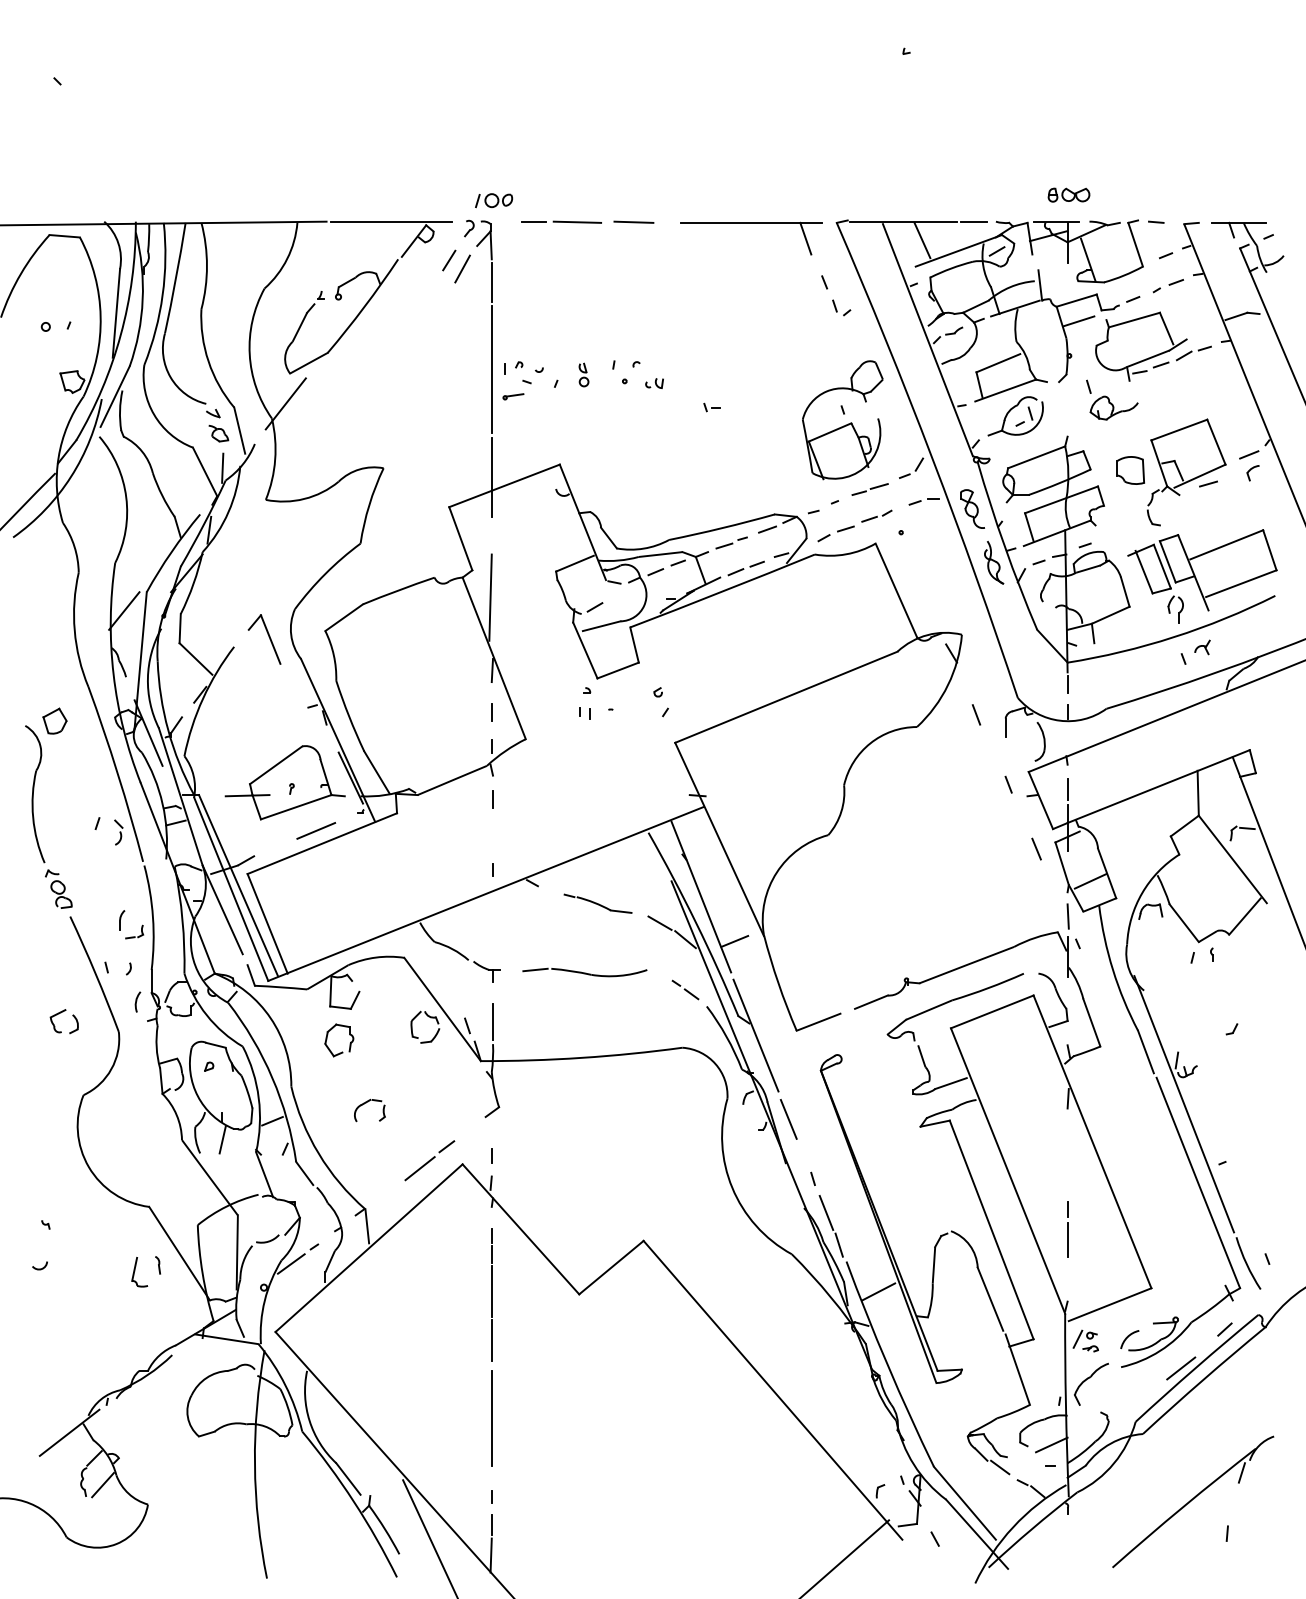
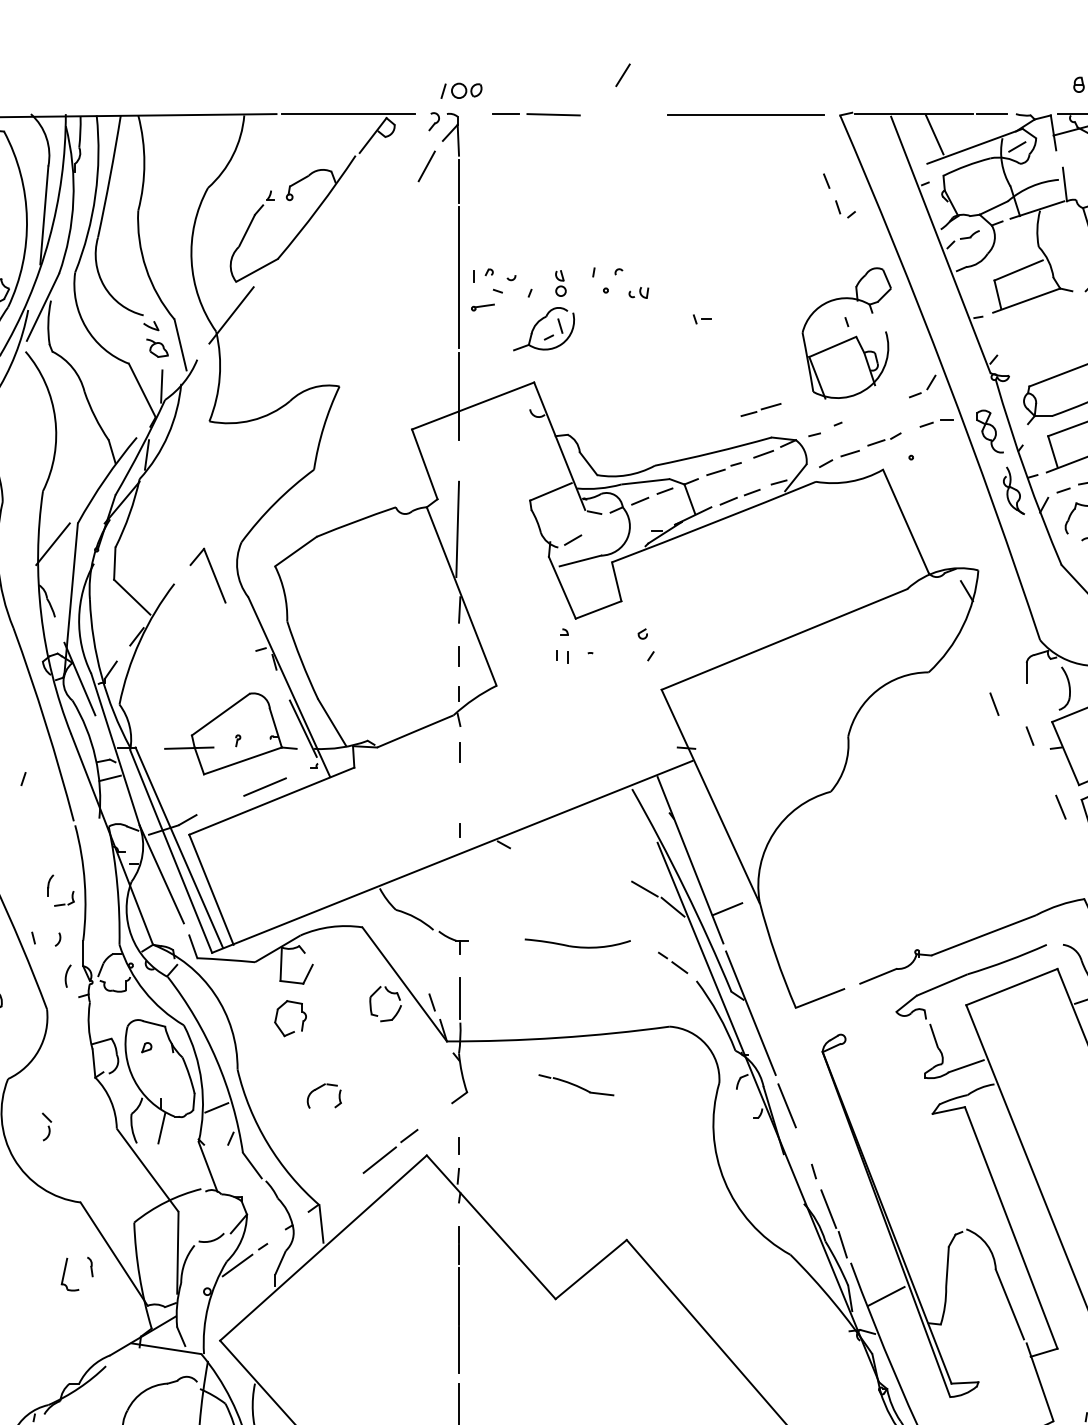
line: (633, 221) -> (615, 113), removed
line: (805, 238) -> (805, 132), removed
line: (449, 260) -> (623, 75), moved
part: (1010, 411) -> (538, 323), moved
part: (869, 489) -> (760, 409), moved
line: (976, 714) -> (994, 703), moved
part: (118, 832) -> (46, 1126), moved
part: (597, 903) -> (575, 1084), moved
line: (535, 969) -> (507, 940), removed

